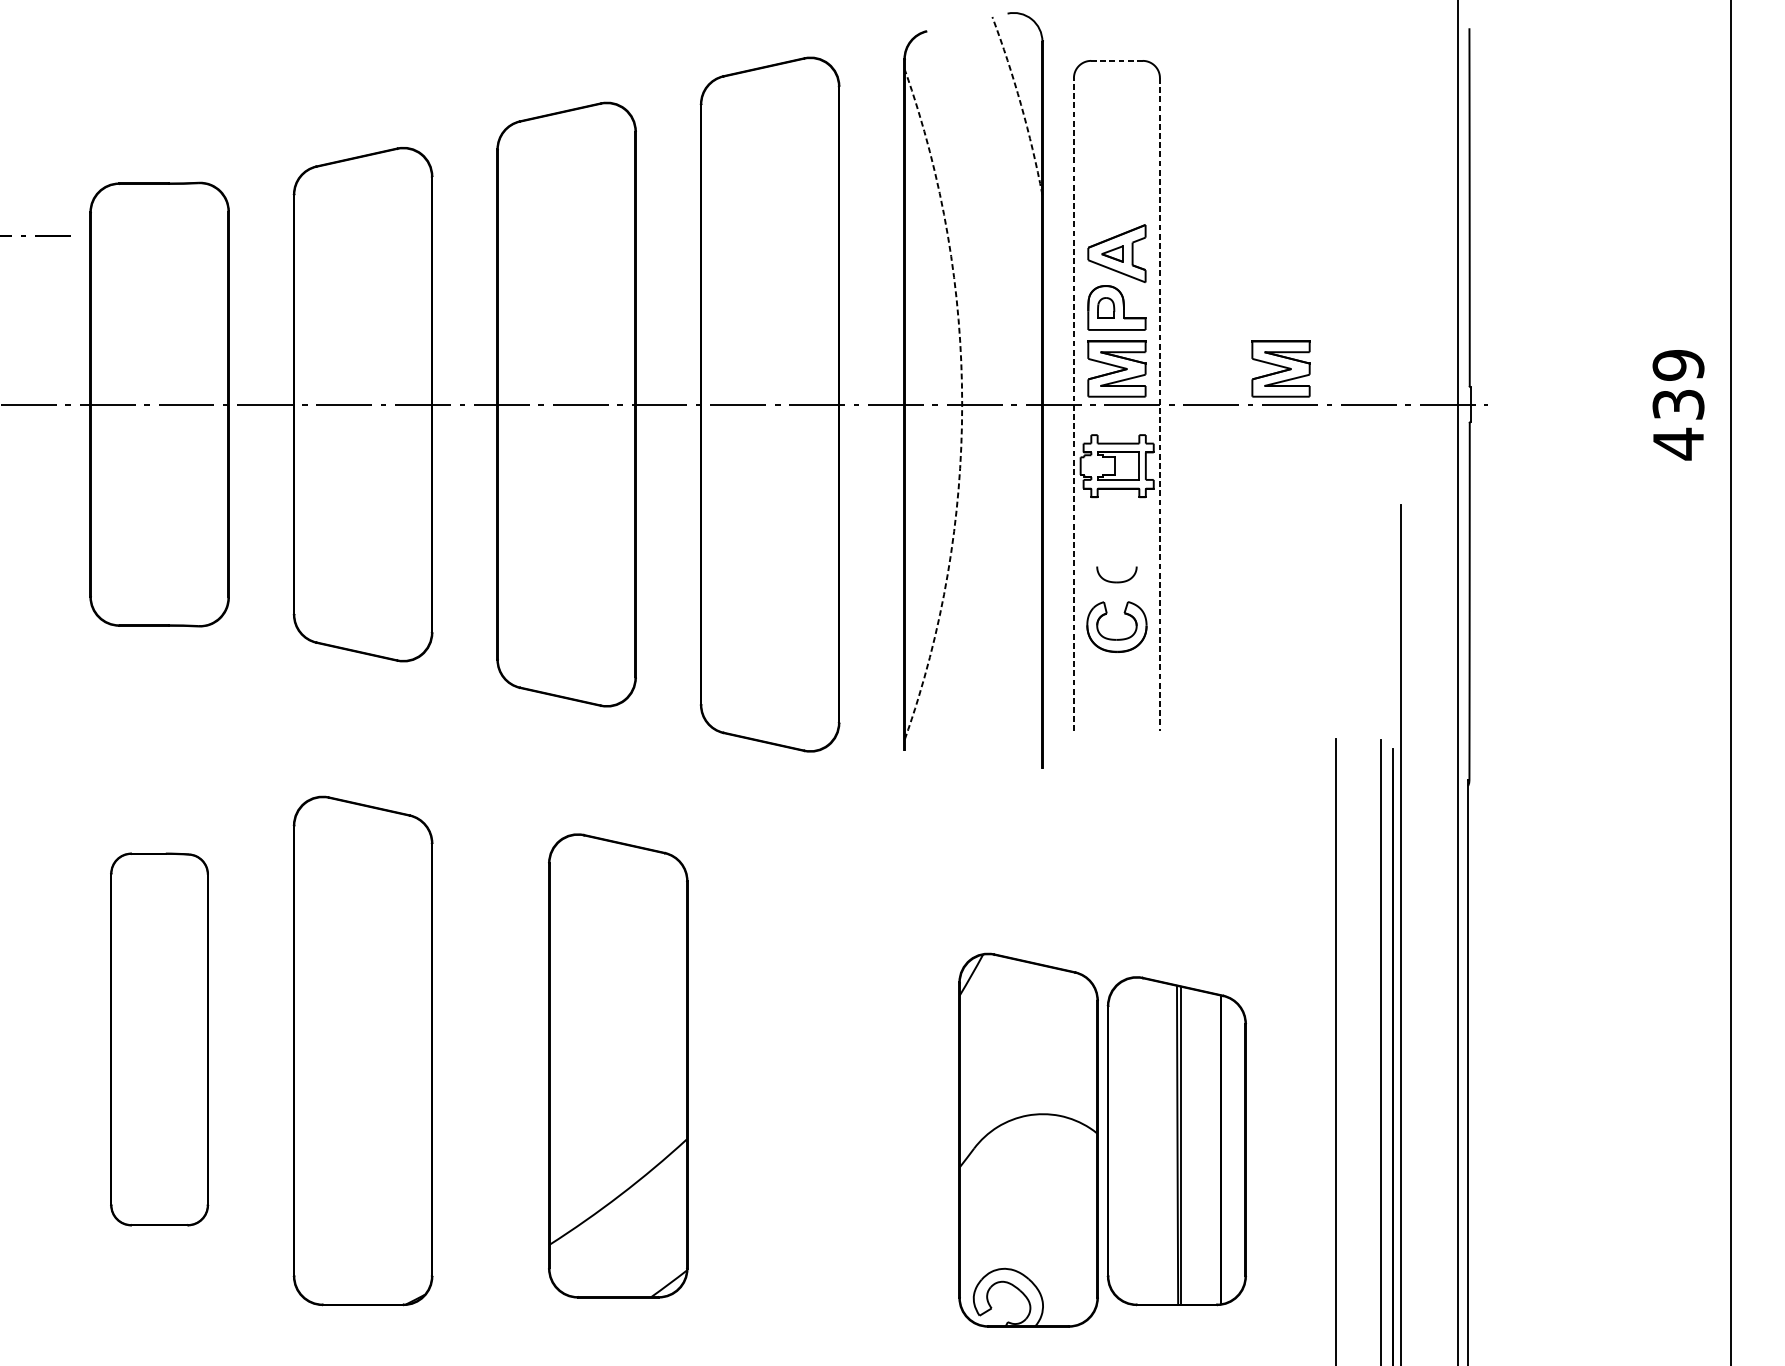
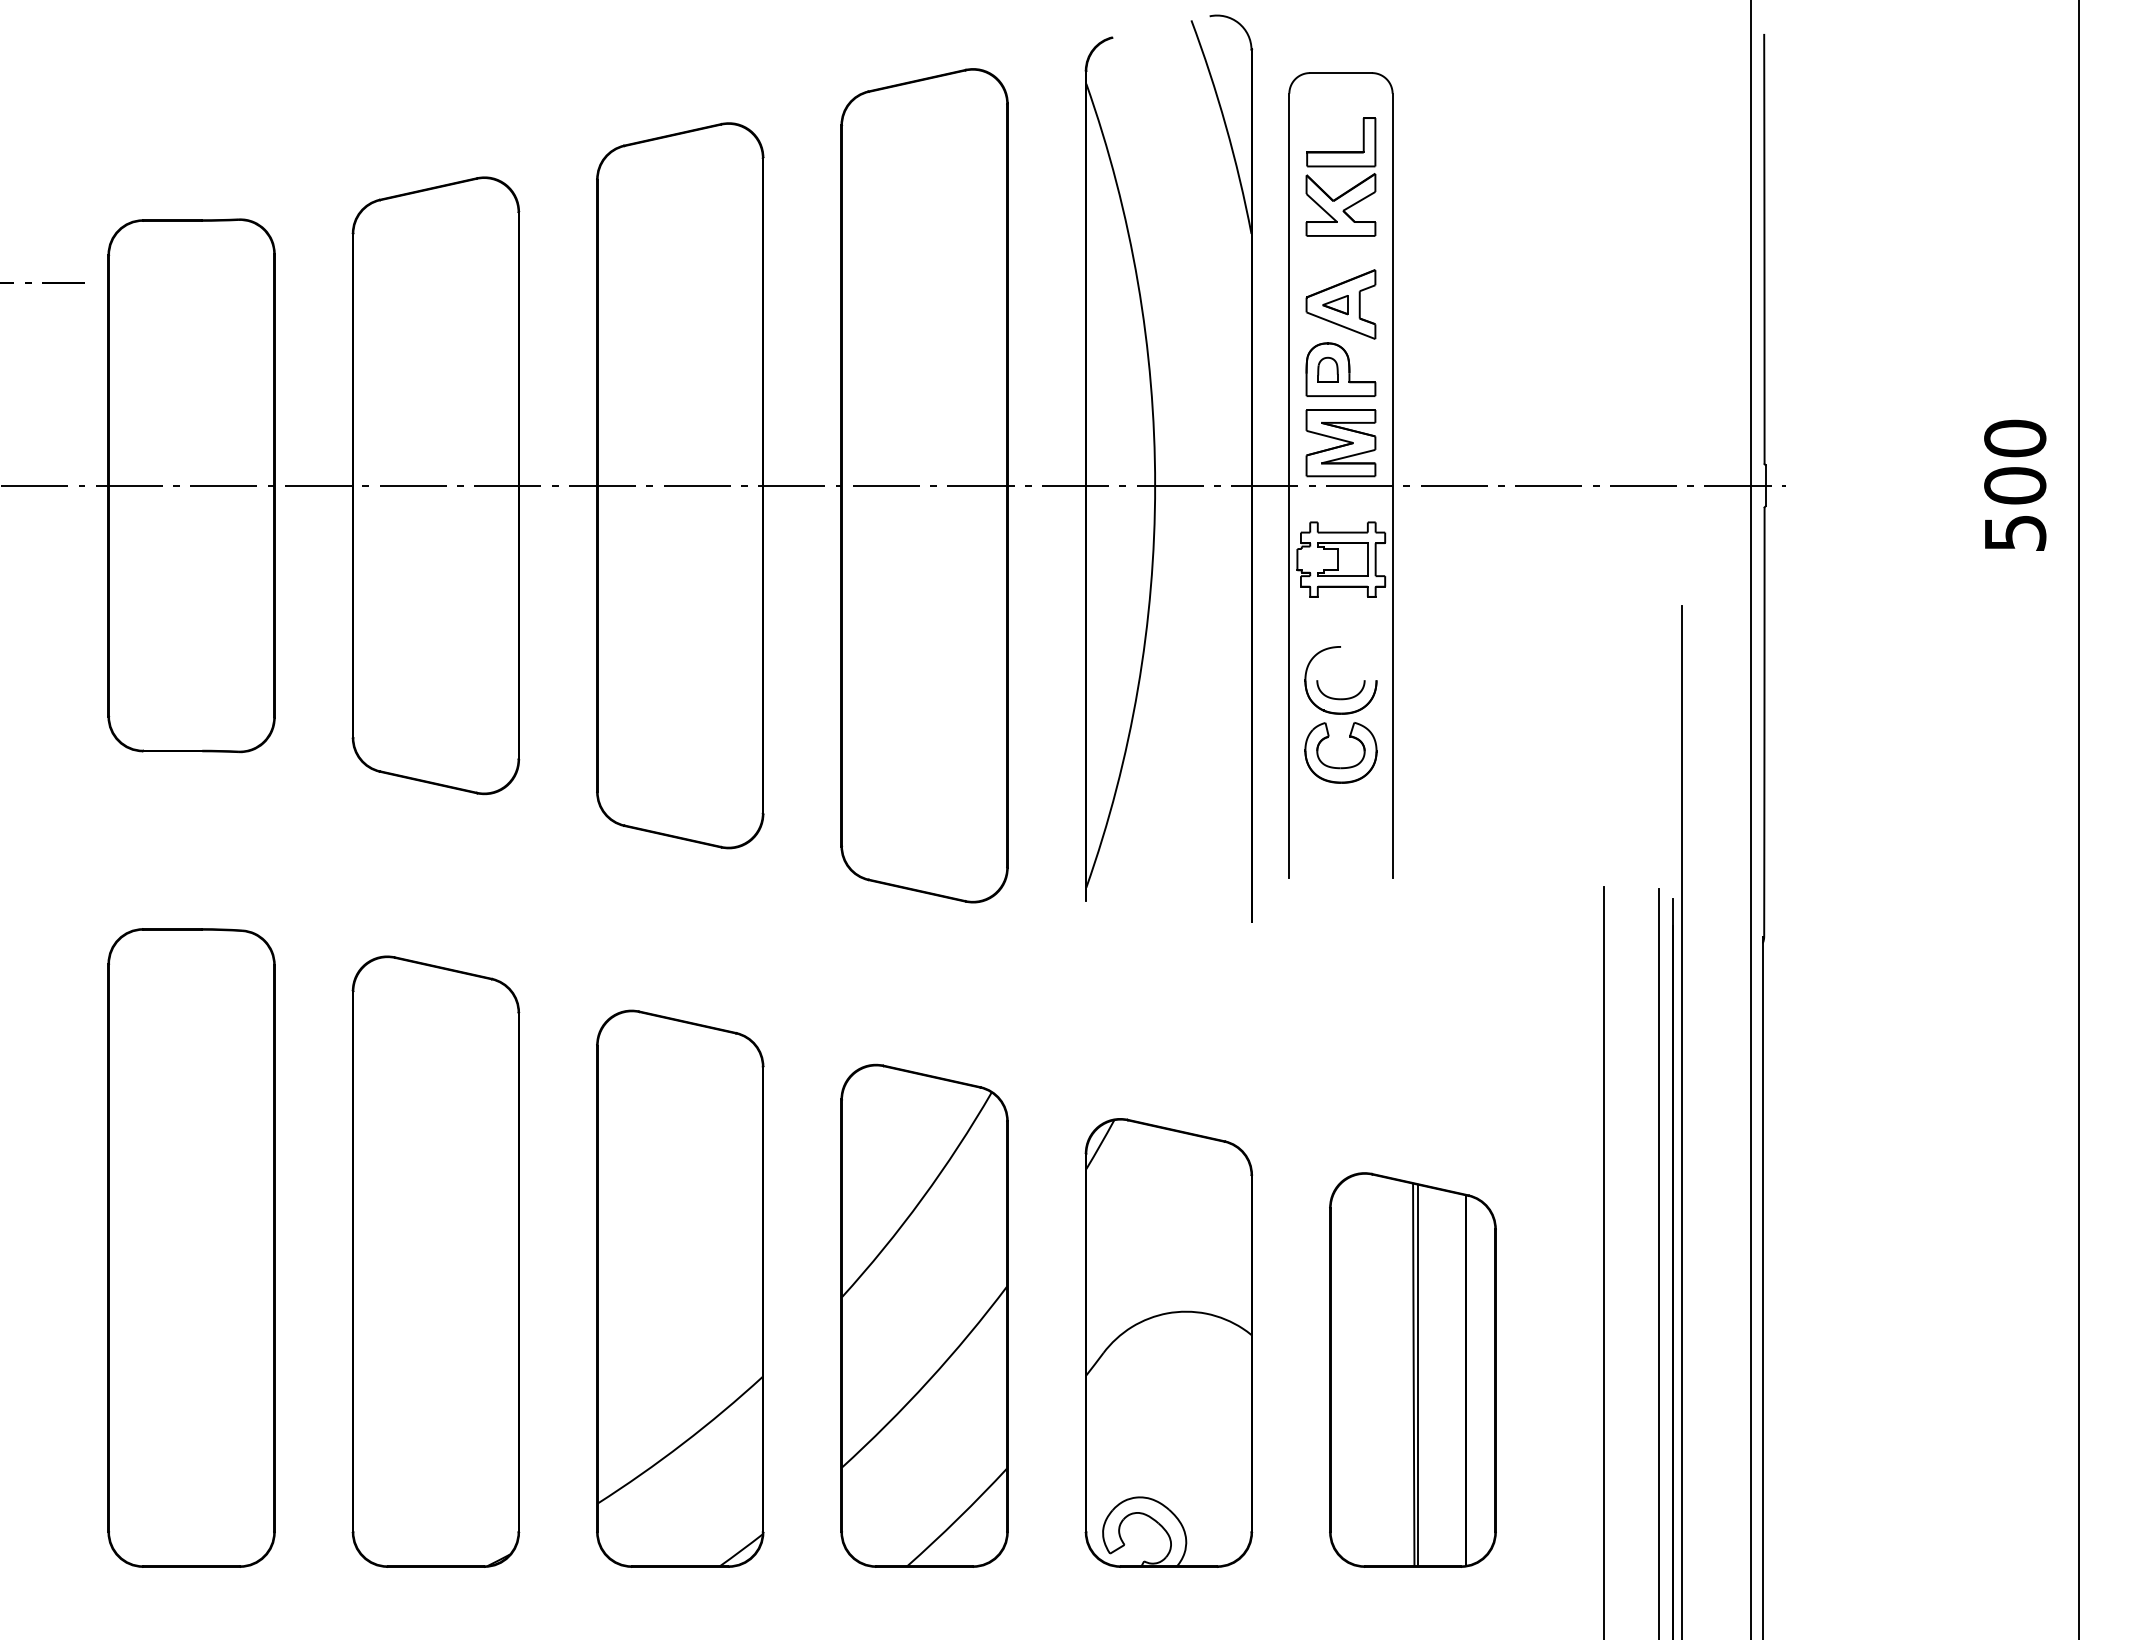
line: (1116, 61) -> (1340, 73), dashed -> solid
arc: (1020, 104) -> (1225, 125), dashed -> solid
part: (1116, 139) -> (1340, 167), added
part: (1280, 369) -> (1537, 443), removed
arc: (962, 404) -> (1155, 485), dashed -> solid
line: (1074, 404) -> (1289, 485), dashed -> solid
text: (1678, 404) -> (2015, 485), 439 -> 500
line: (1159, 405) -> (1392, 486), dashed -> solid
part: (1116, 593) -> (1340, 712), added
part: (159, 1039) -> (191, 1247), size x1.43
part: (618, 1065) -> (680, 1288), moved
part: (770, 1095) -> (924, 1315), added
part: (1028, 1139) -> (1168, 1342), moved

